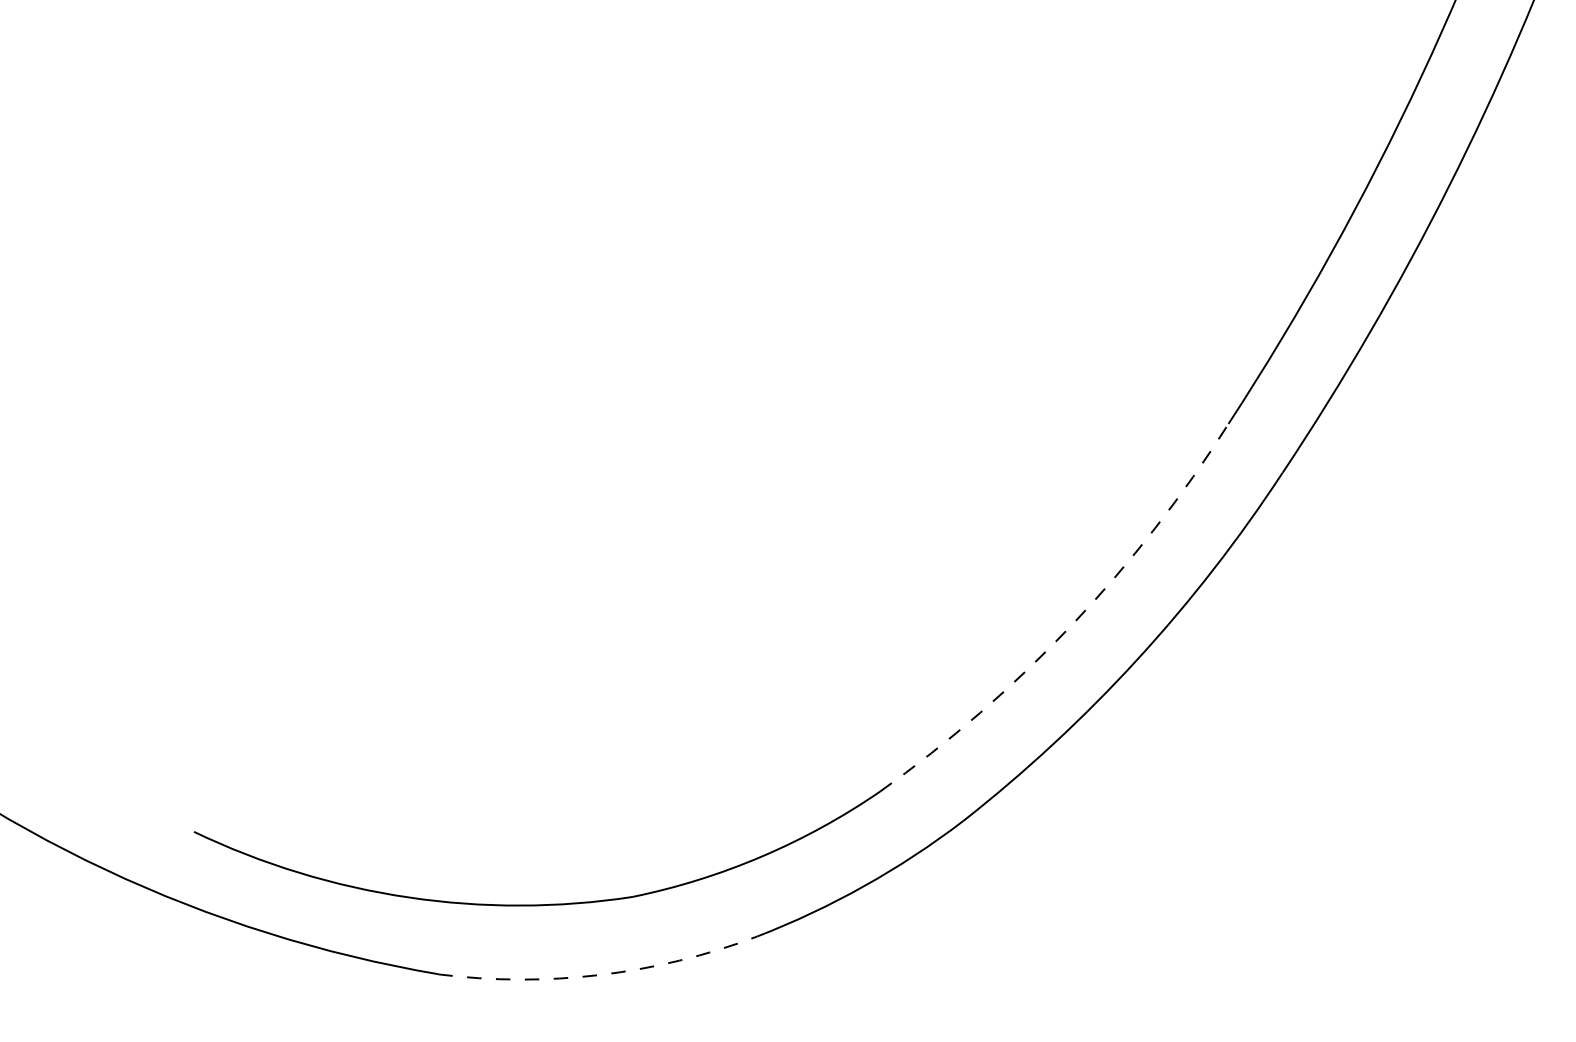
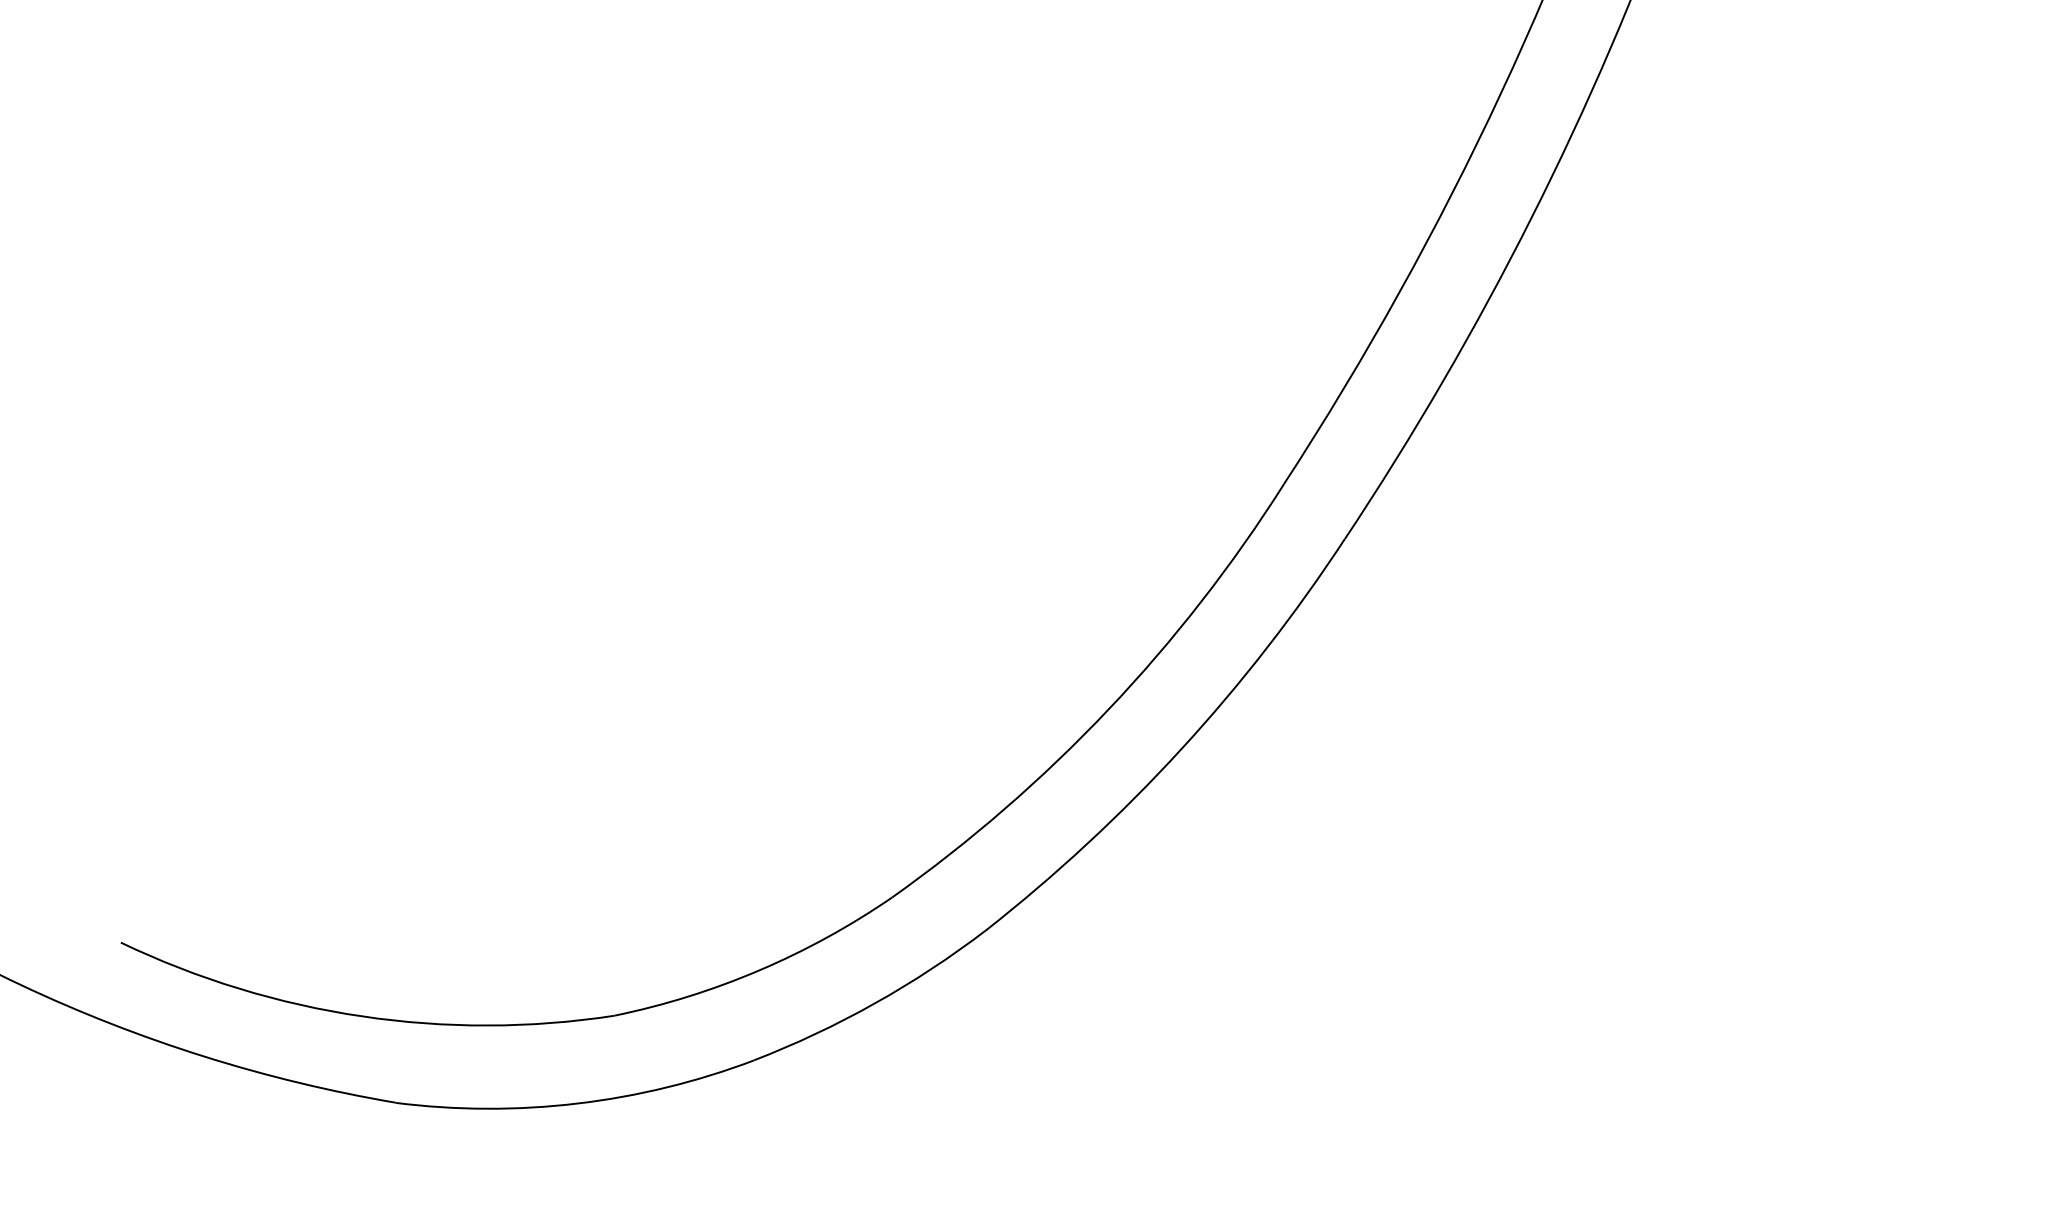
arc: (1072, 624) -> (1108, 709), dashed -> solid
arc: (600, 974) -> (577, 1103), dashed -> solid

